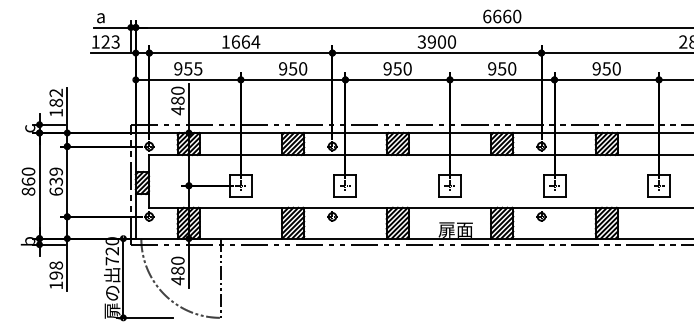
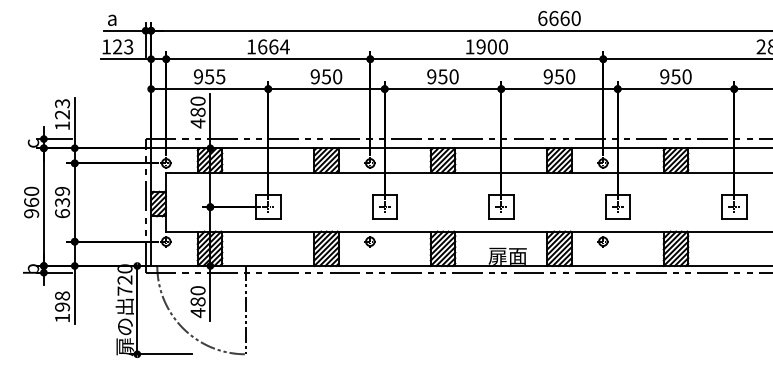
text: (421, 41) -> (469, 46), 3900 -> 1900
text: (56, 97) -> (62, 108), 182 -> 123
text: (28, 191) -> (31, 213), 860 -> 960

